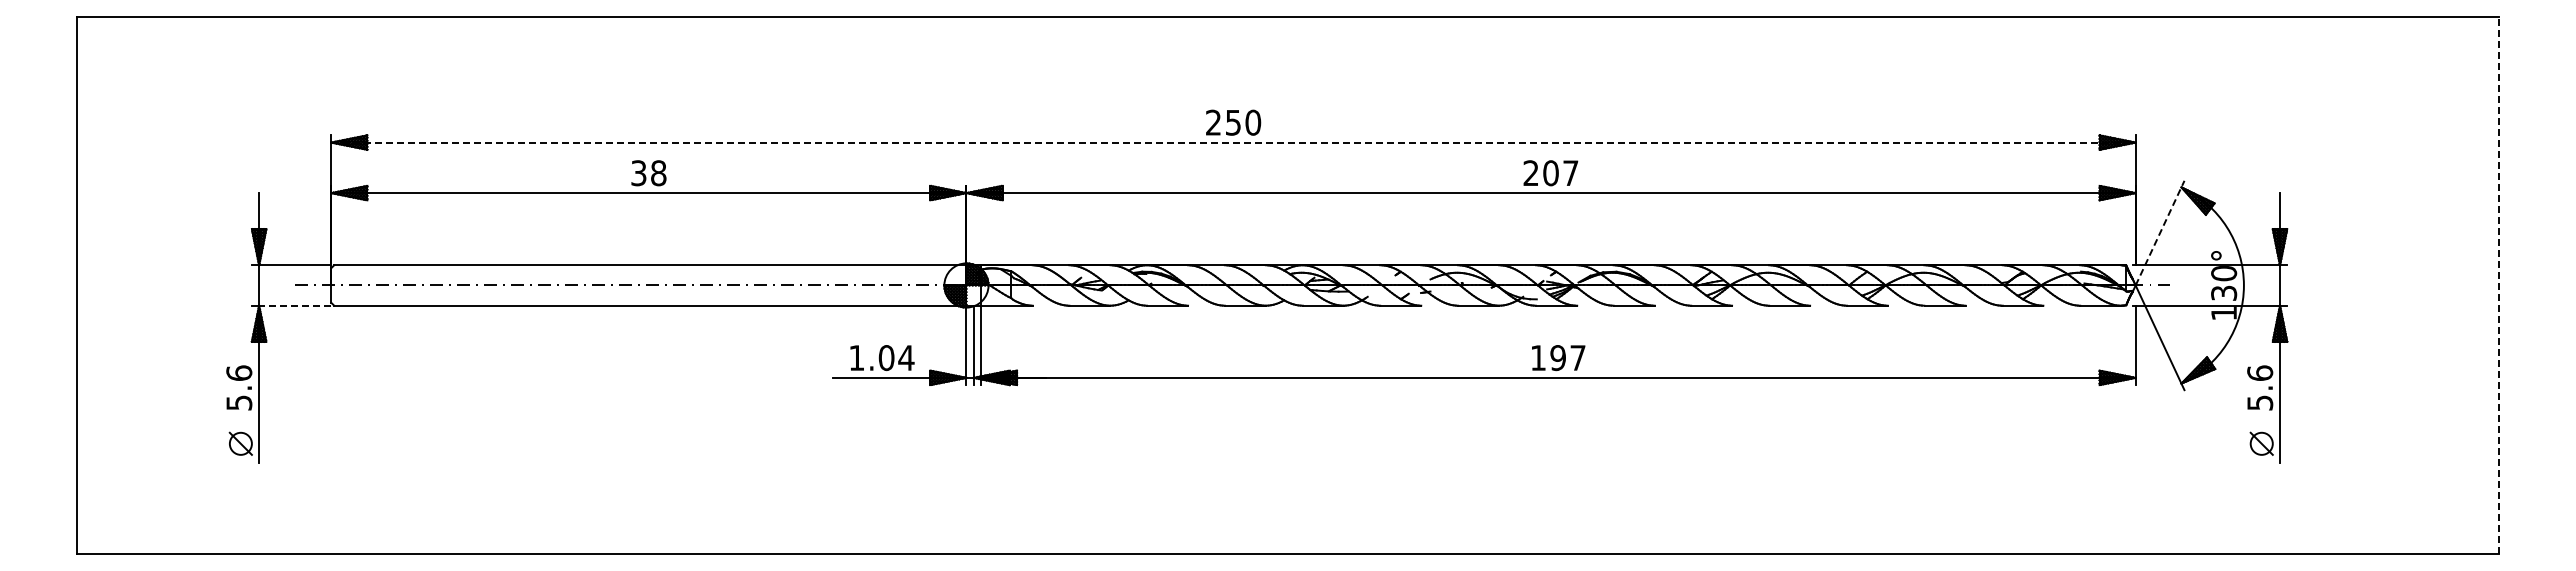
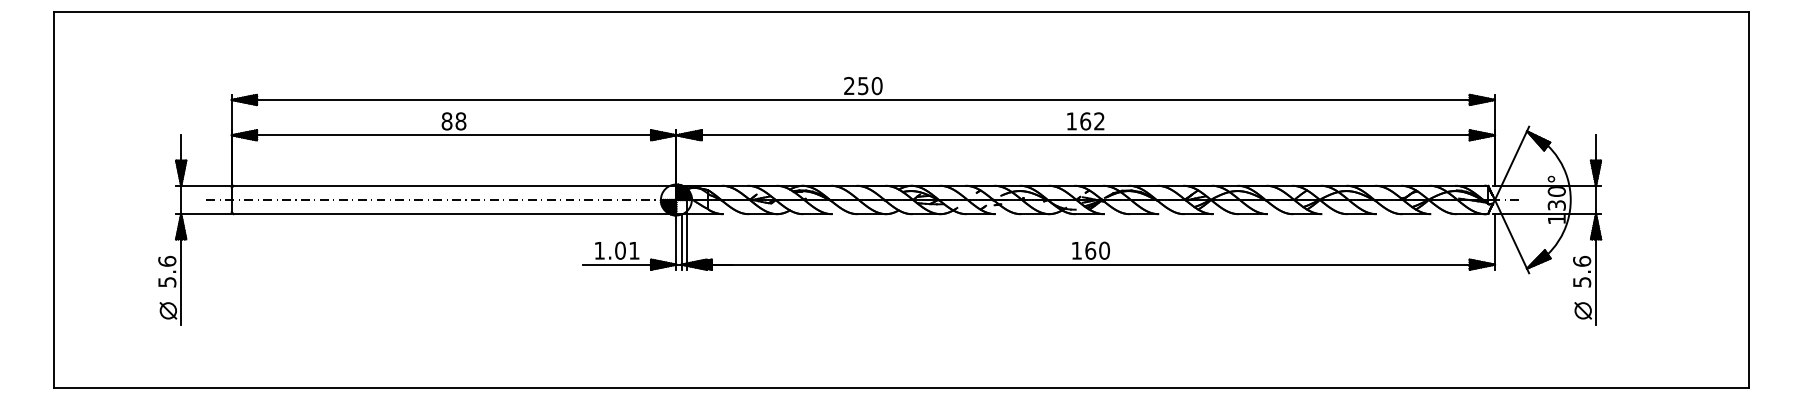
line: (1234, 142) -> (864, 99), dashed -> solid
text: (1550, 172) -> (1085, 120), 207 -> 162
text: (638, 173) -> (446, 121), 38 -> 88
line: (2160, 233) -> (1512, 163), dashed -> solid
line: (2498, 285) -> (1748, 200), dashed -> solid
line: (294, 305) -> (205, 214), dashed -> solid
text: (906, 357) -> (634, 250), 1.04 -> 1.01
text: (1567, 358) -> (1097, 251), 197 -> 160

